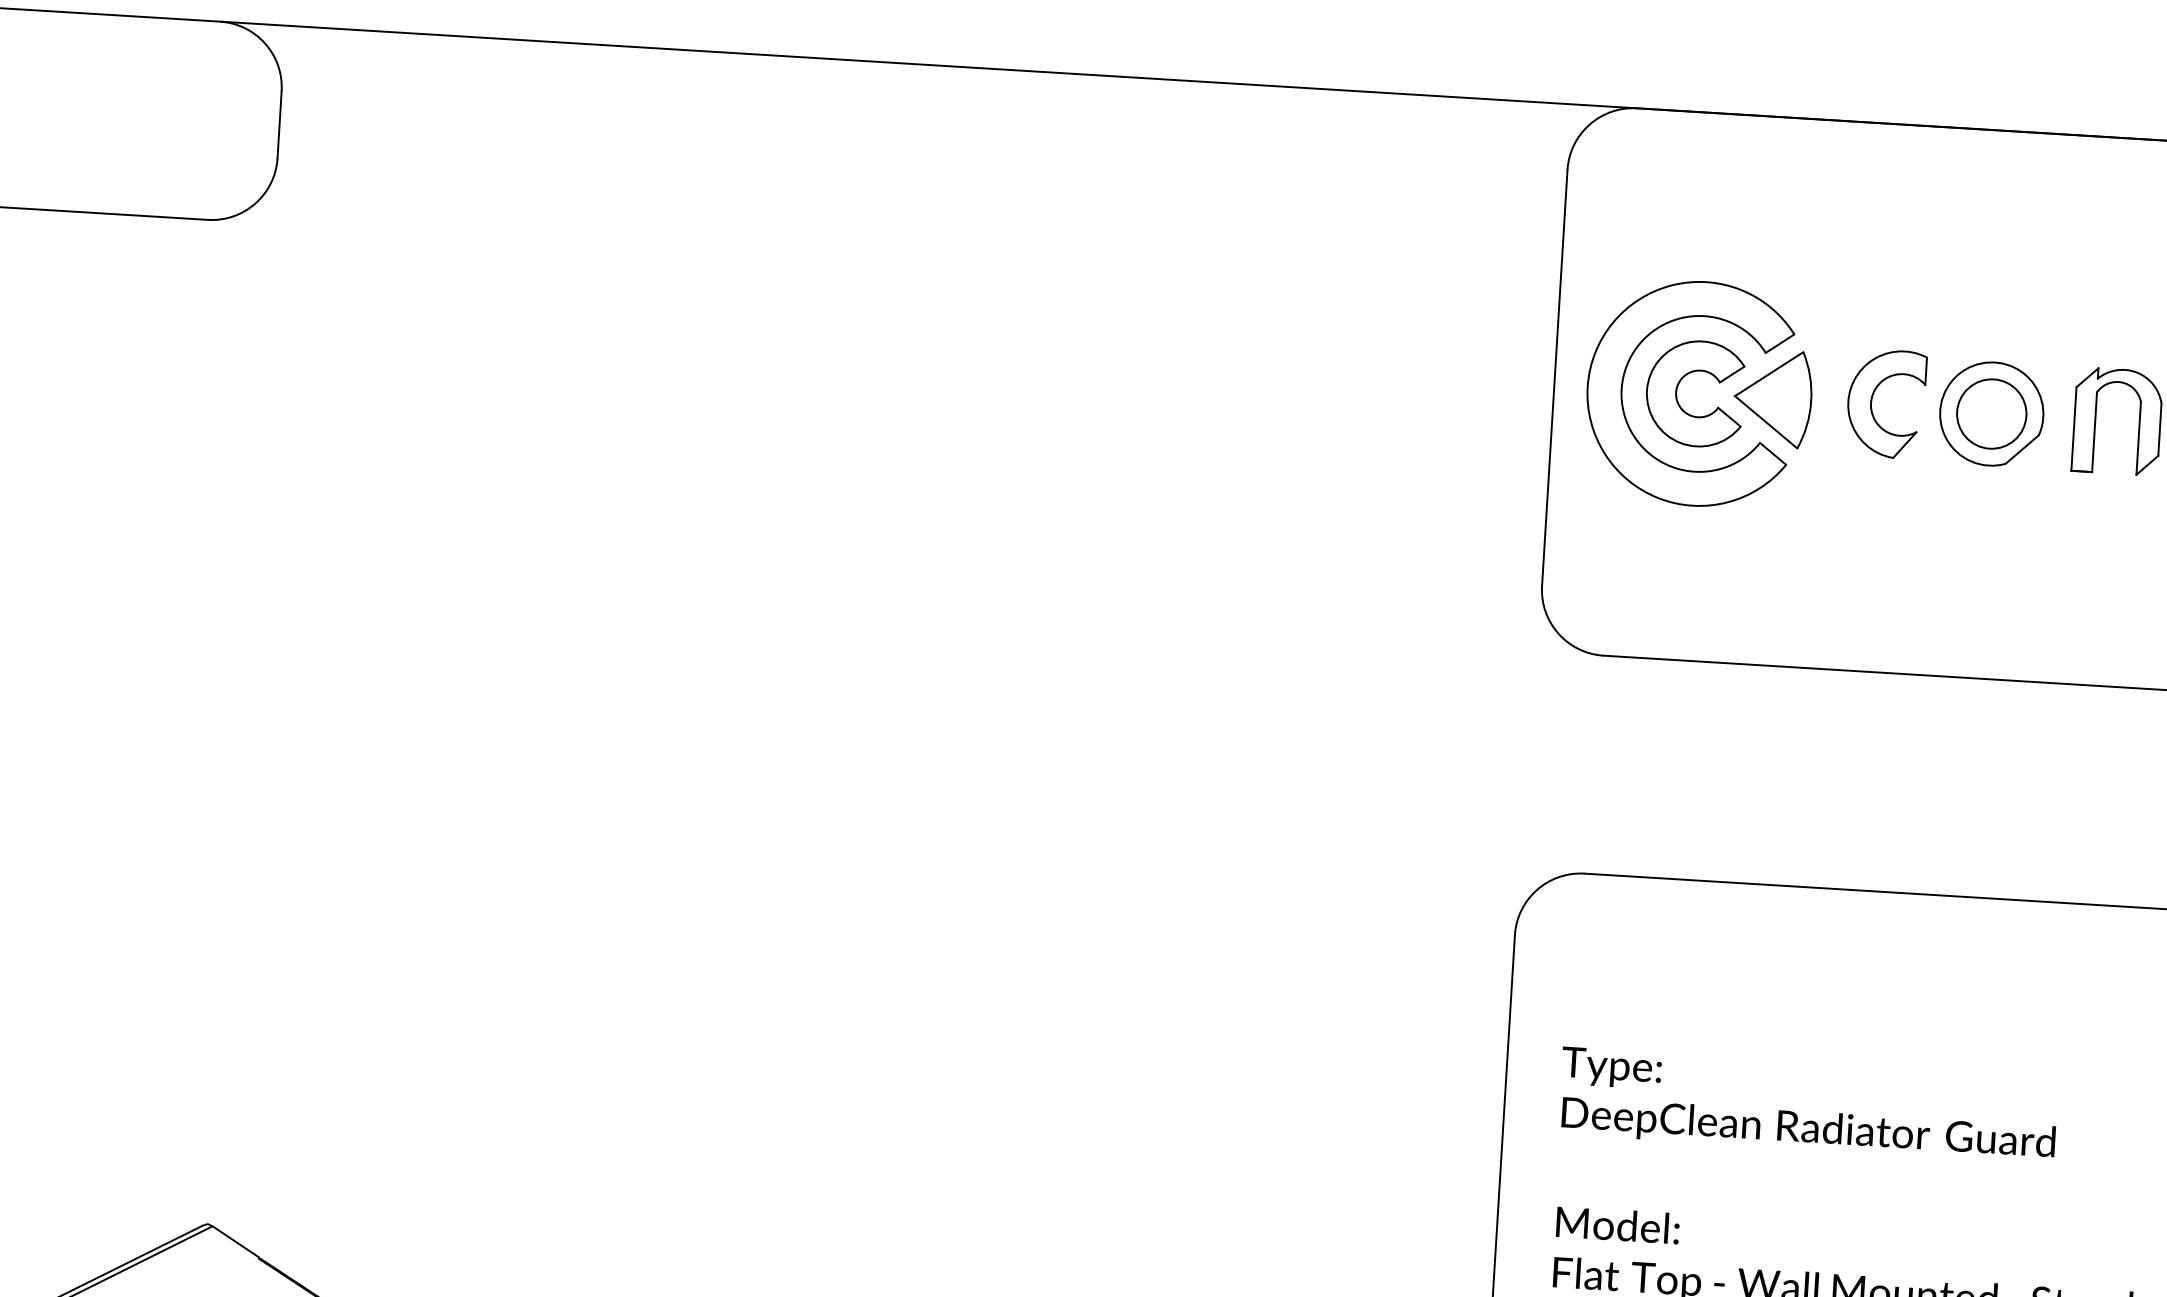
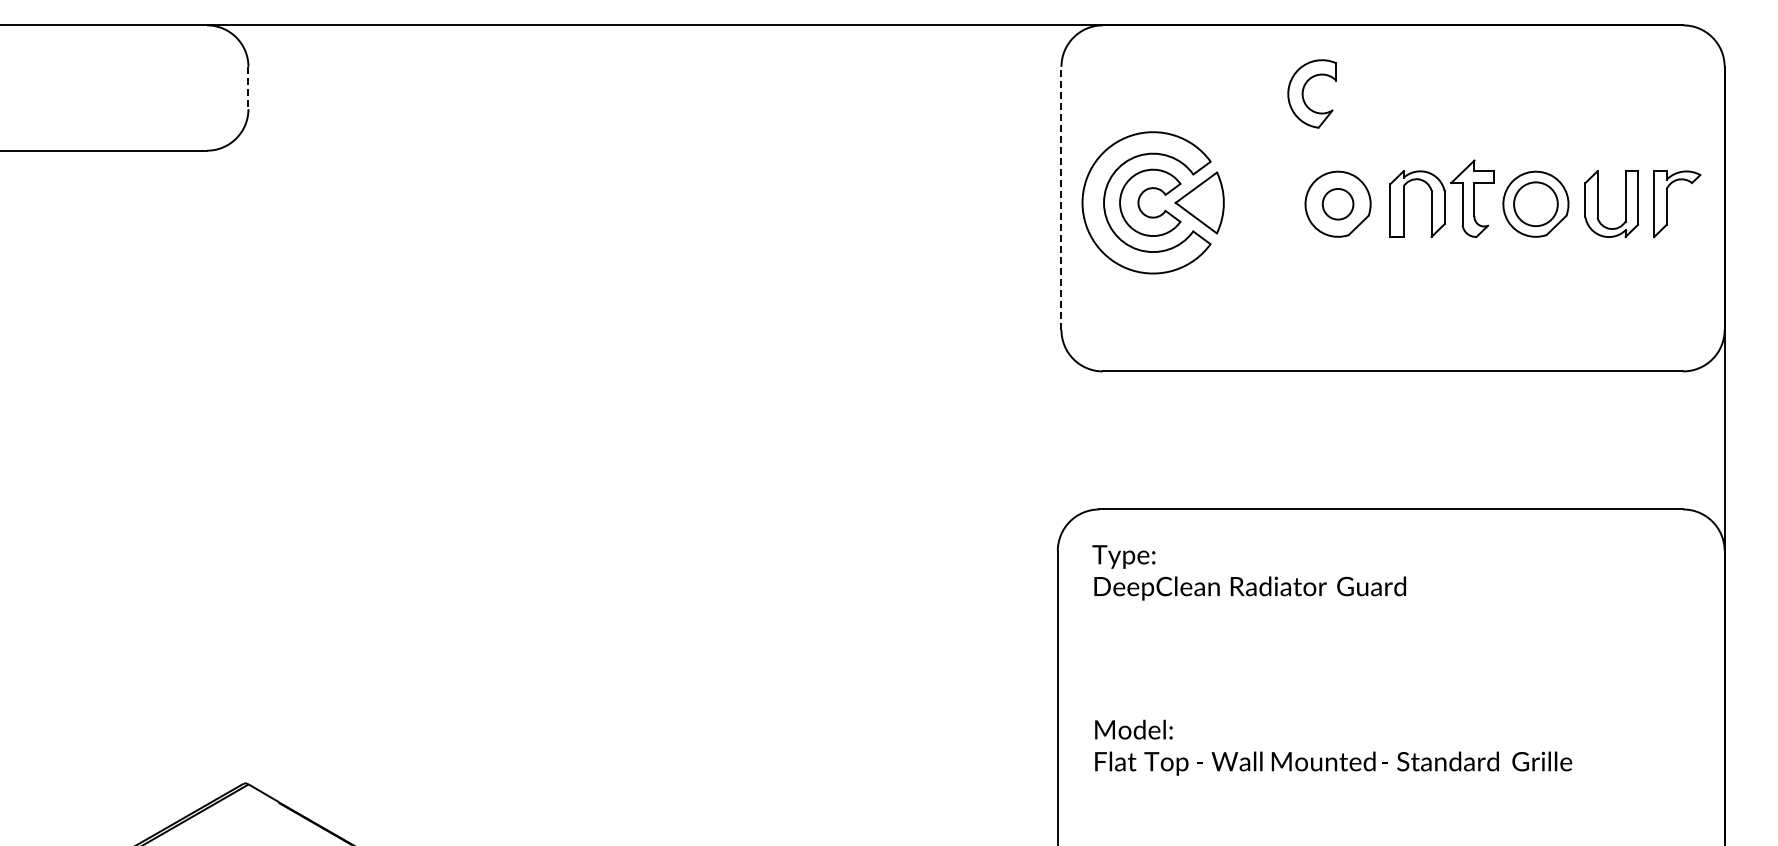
line: (279, 125) -> (248, 88), solid -> dashed
line: (1554, 378) -> (1061, 198), solid -> dashed
part: (1872, 402) -> (1303, 93), moved
circle: (1992, 414) -> (1338, 204), size x0.7
text: (1807, 1104) -> (1248, 572), moved

